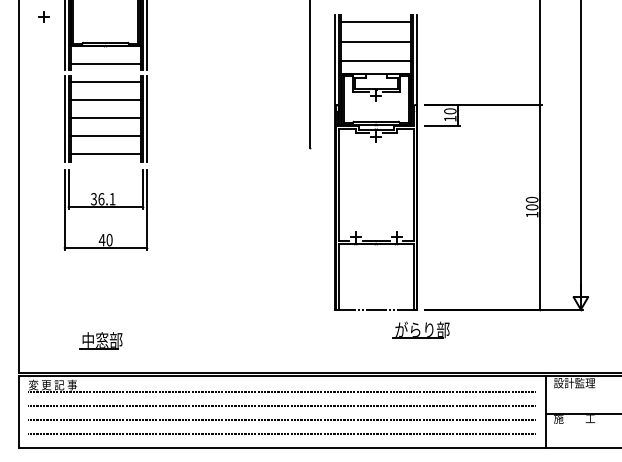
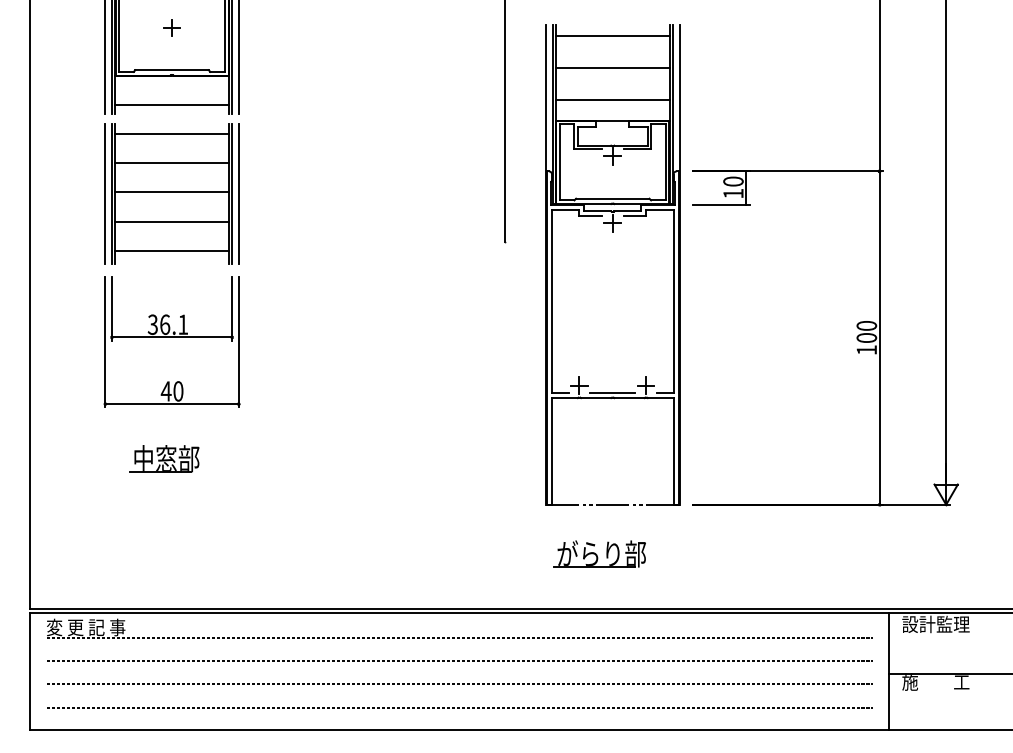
part: (43, 16) -> (171, 27), moved
part: (420, 329) -> (598, 553), moved
part: (100, 340) -> (163, 458), moved

